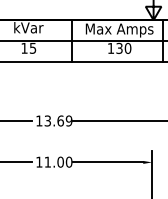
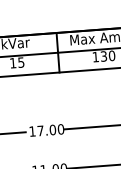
text: (58, 120) -> (50, 129), 13.69 -> 17.00

